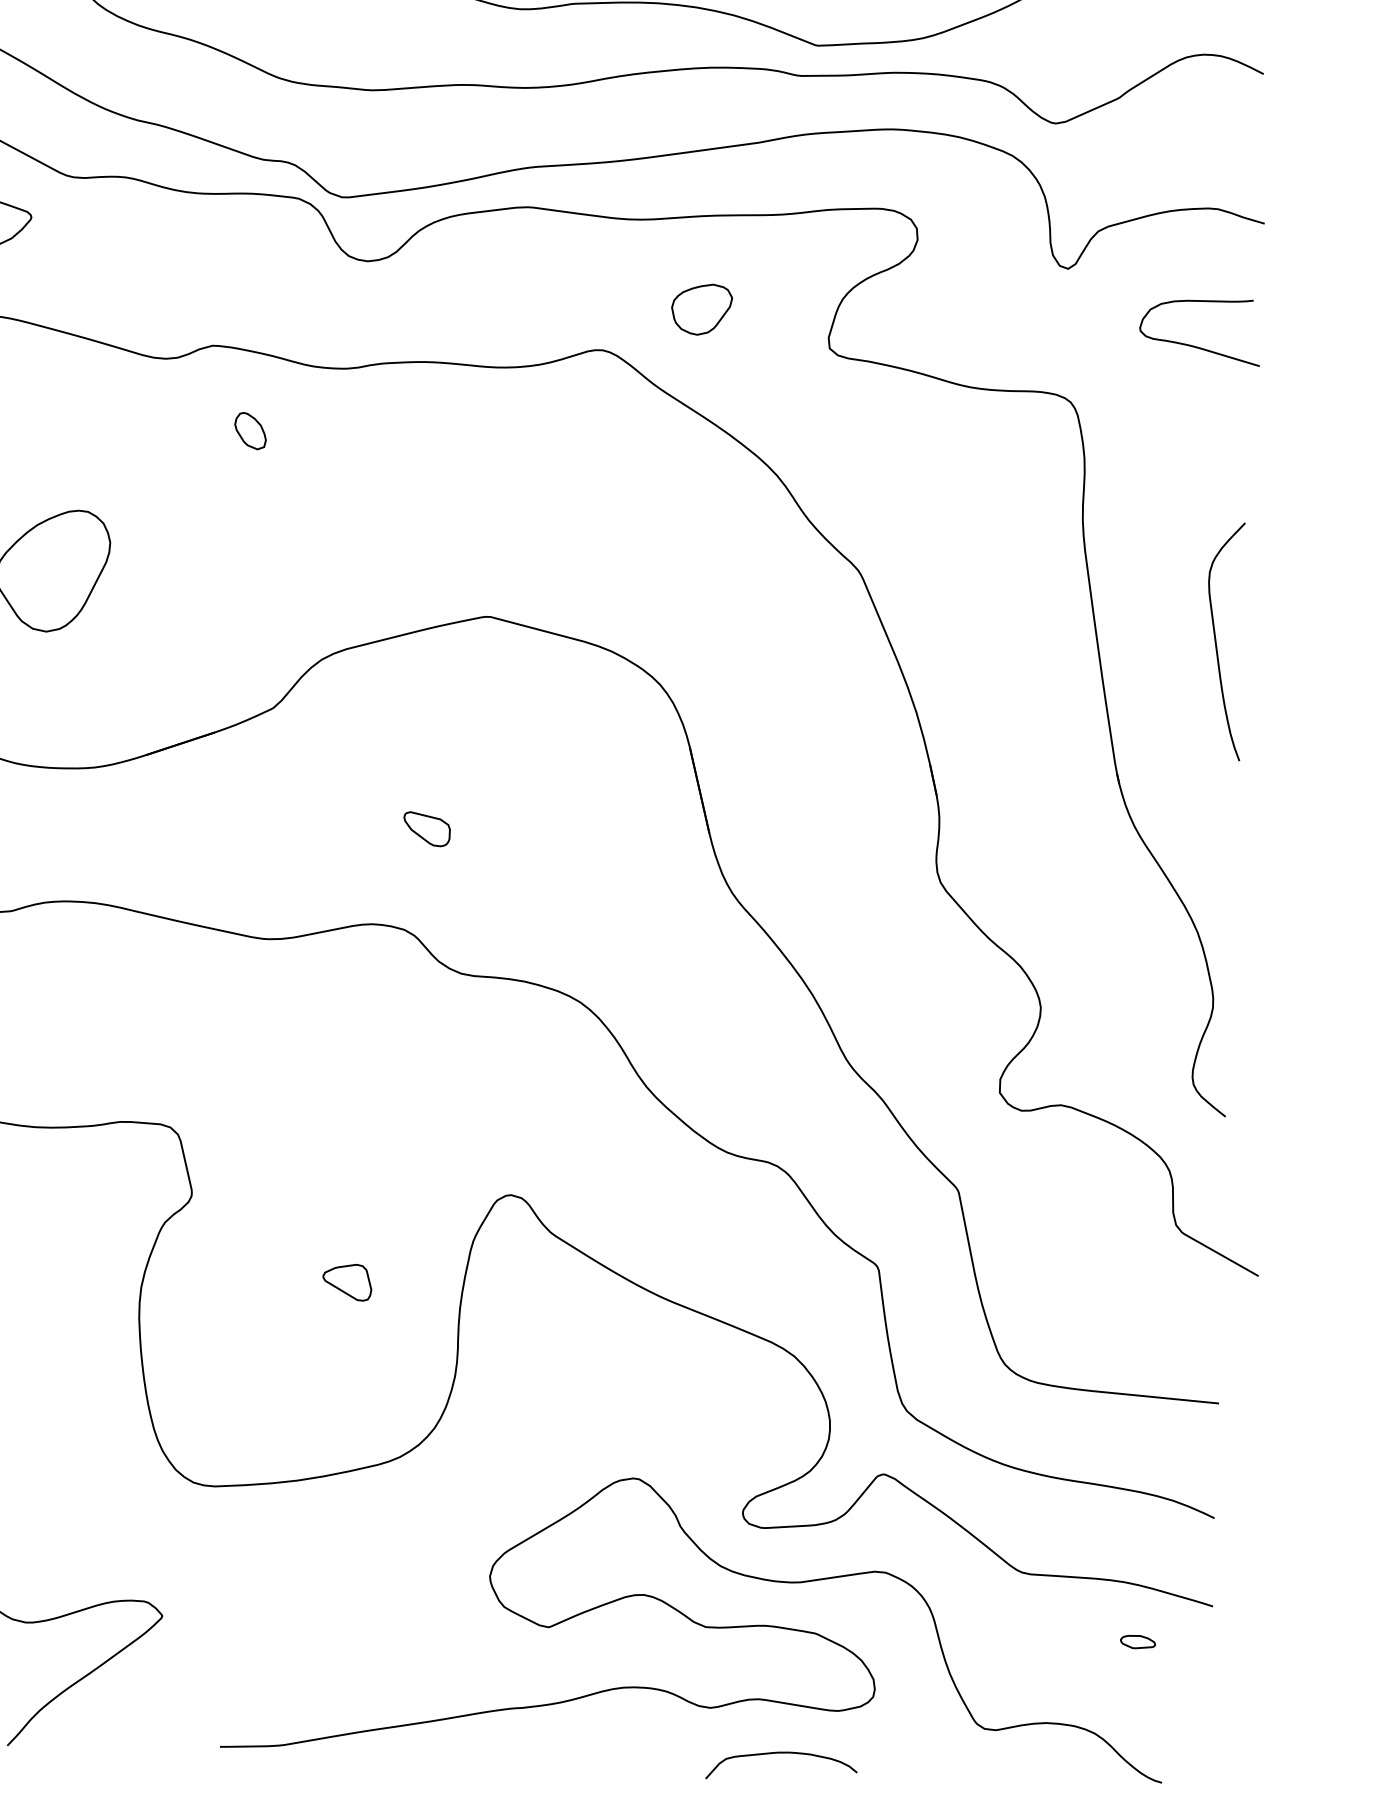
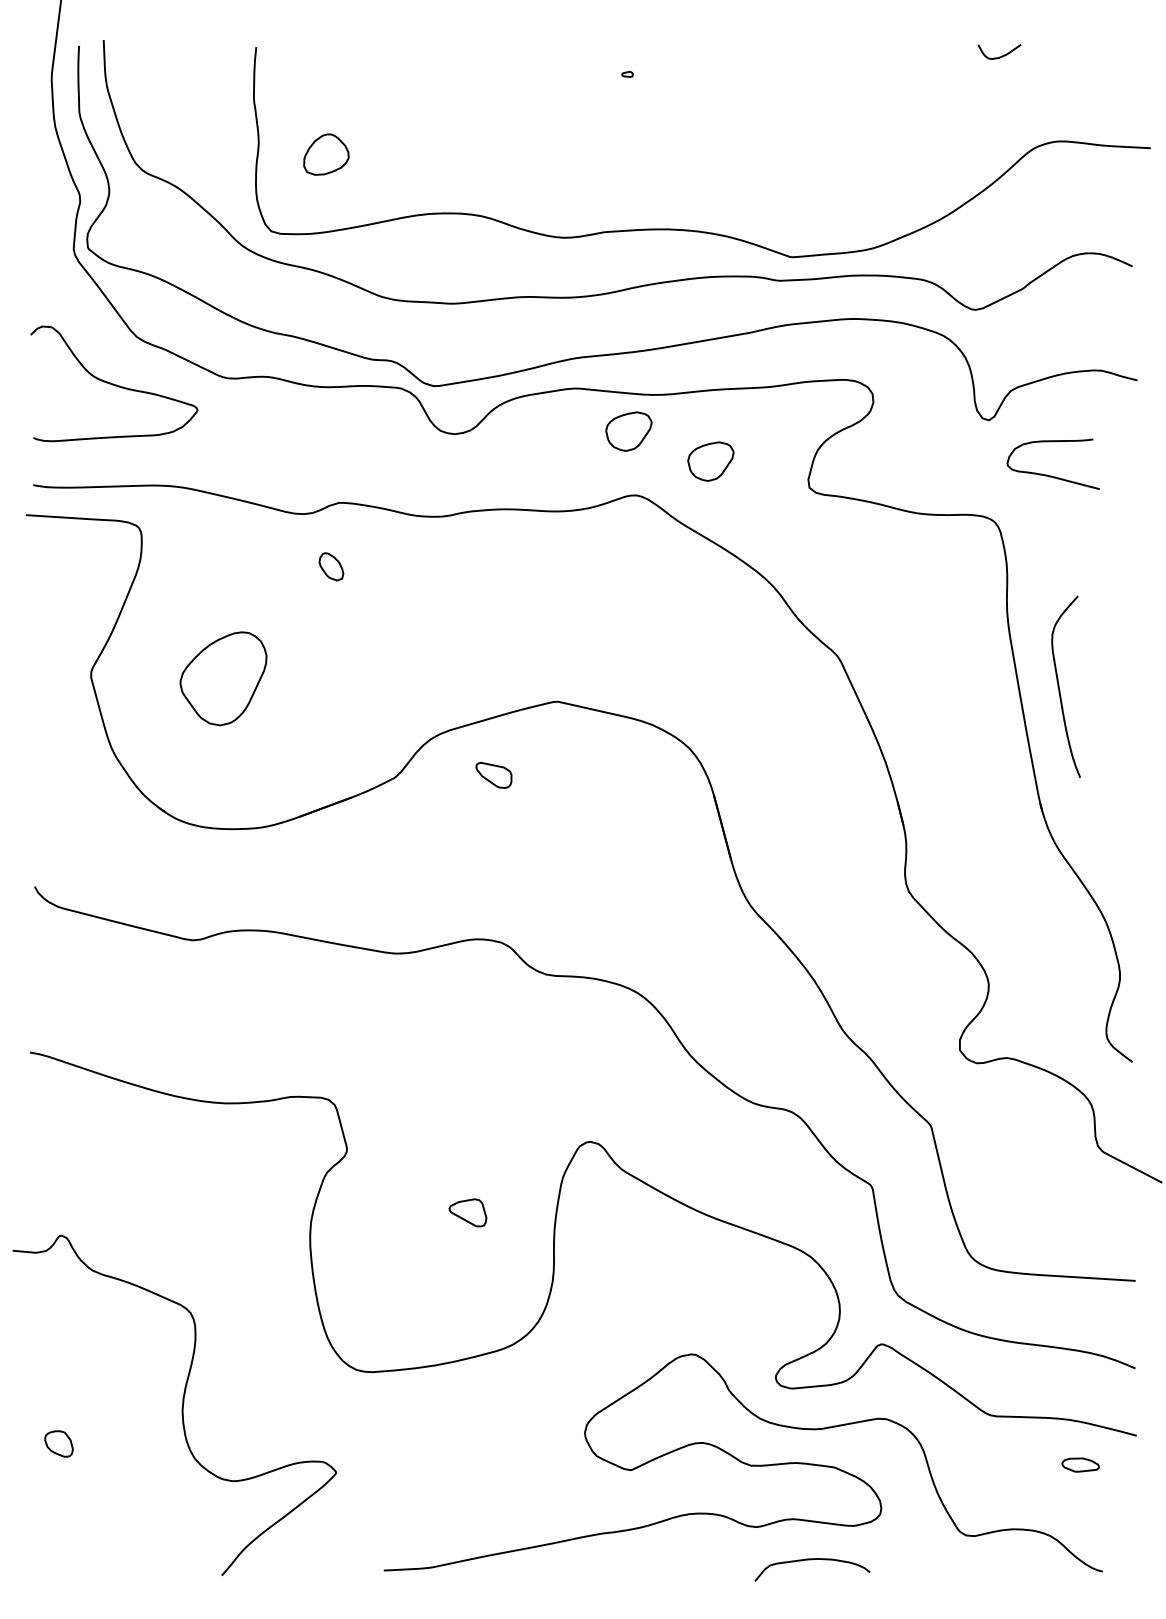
part: (595, 266) -> (628, 431), added
curve: (1197, 345) -> (1051, 475), moved
part: (250, 430) -> (331, 566), moved
curve: (1216, 640) -> (1059, 686), moved
part: (426, 829) -> (493, 775), moved
part: (1137, 1641) -> (1080, 1464), size x1.4

